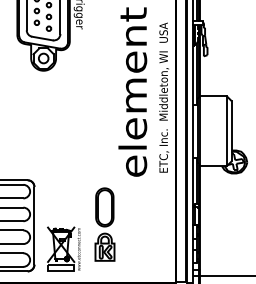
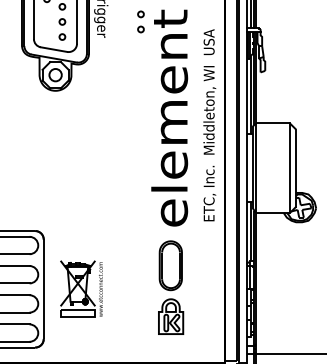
part: (36, 16) -> (140, 21), moved
part: (105, 224) -> (171, 287), moved
part: (63, 248) -> (81, 288), moved

